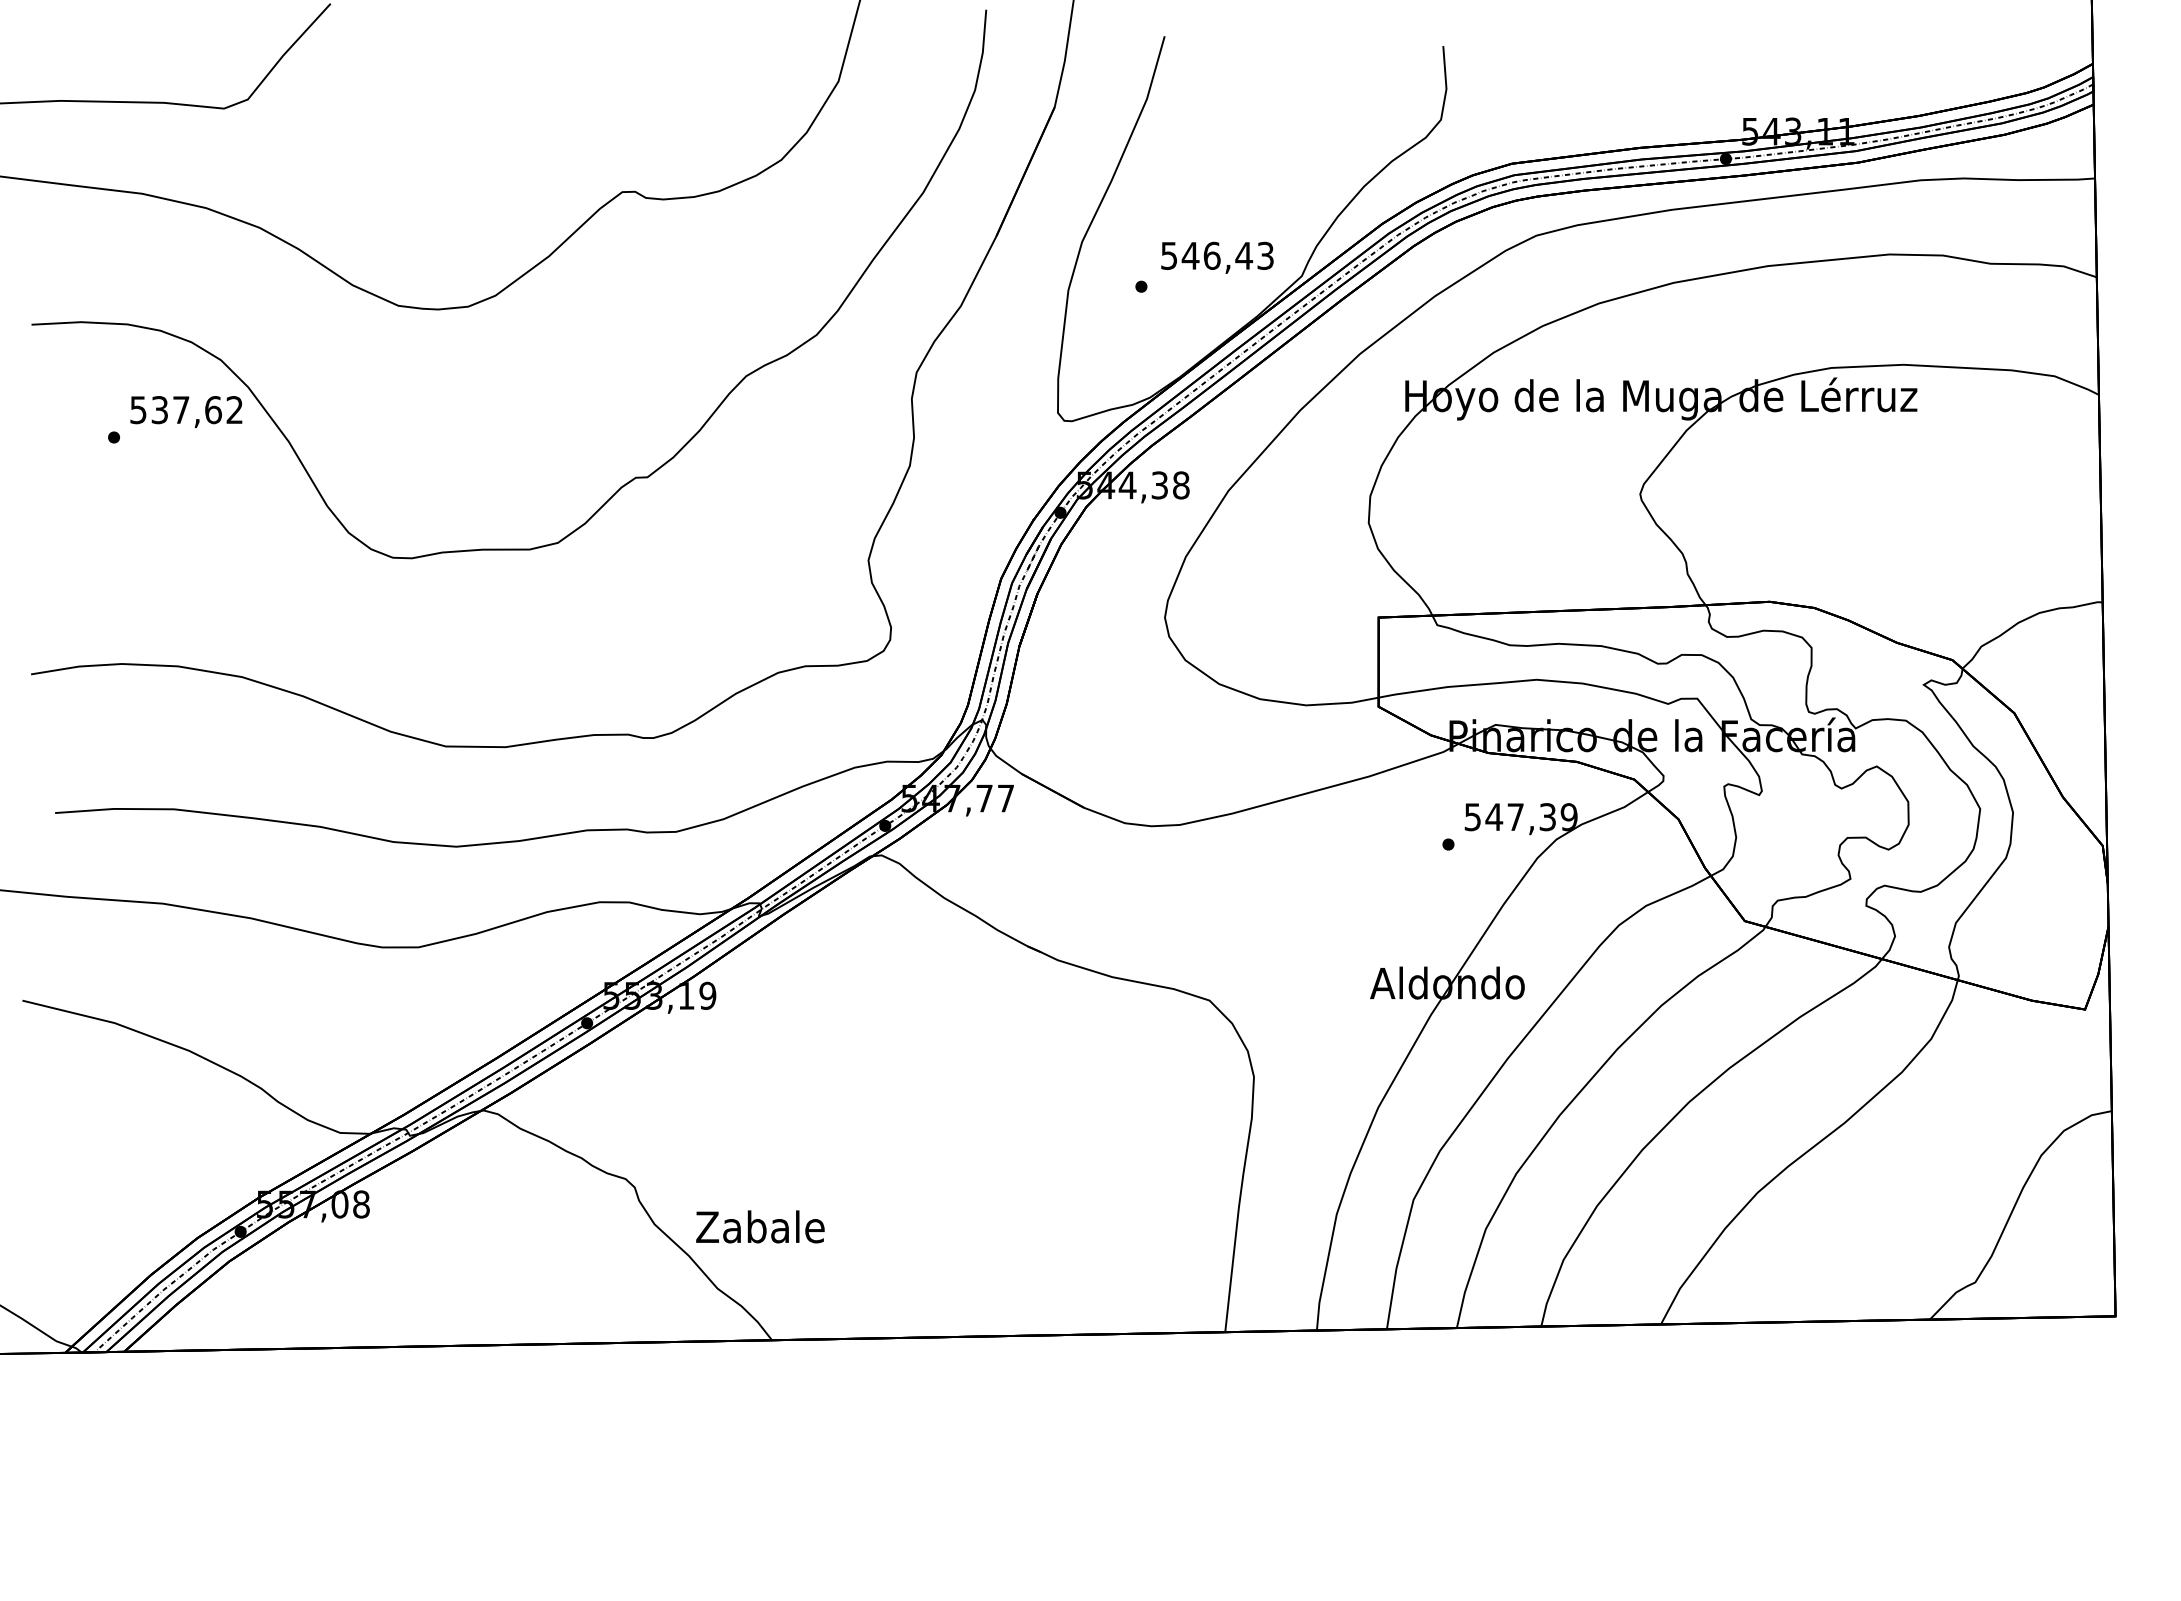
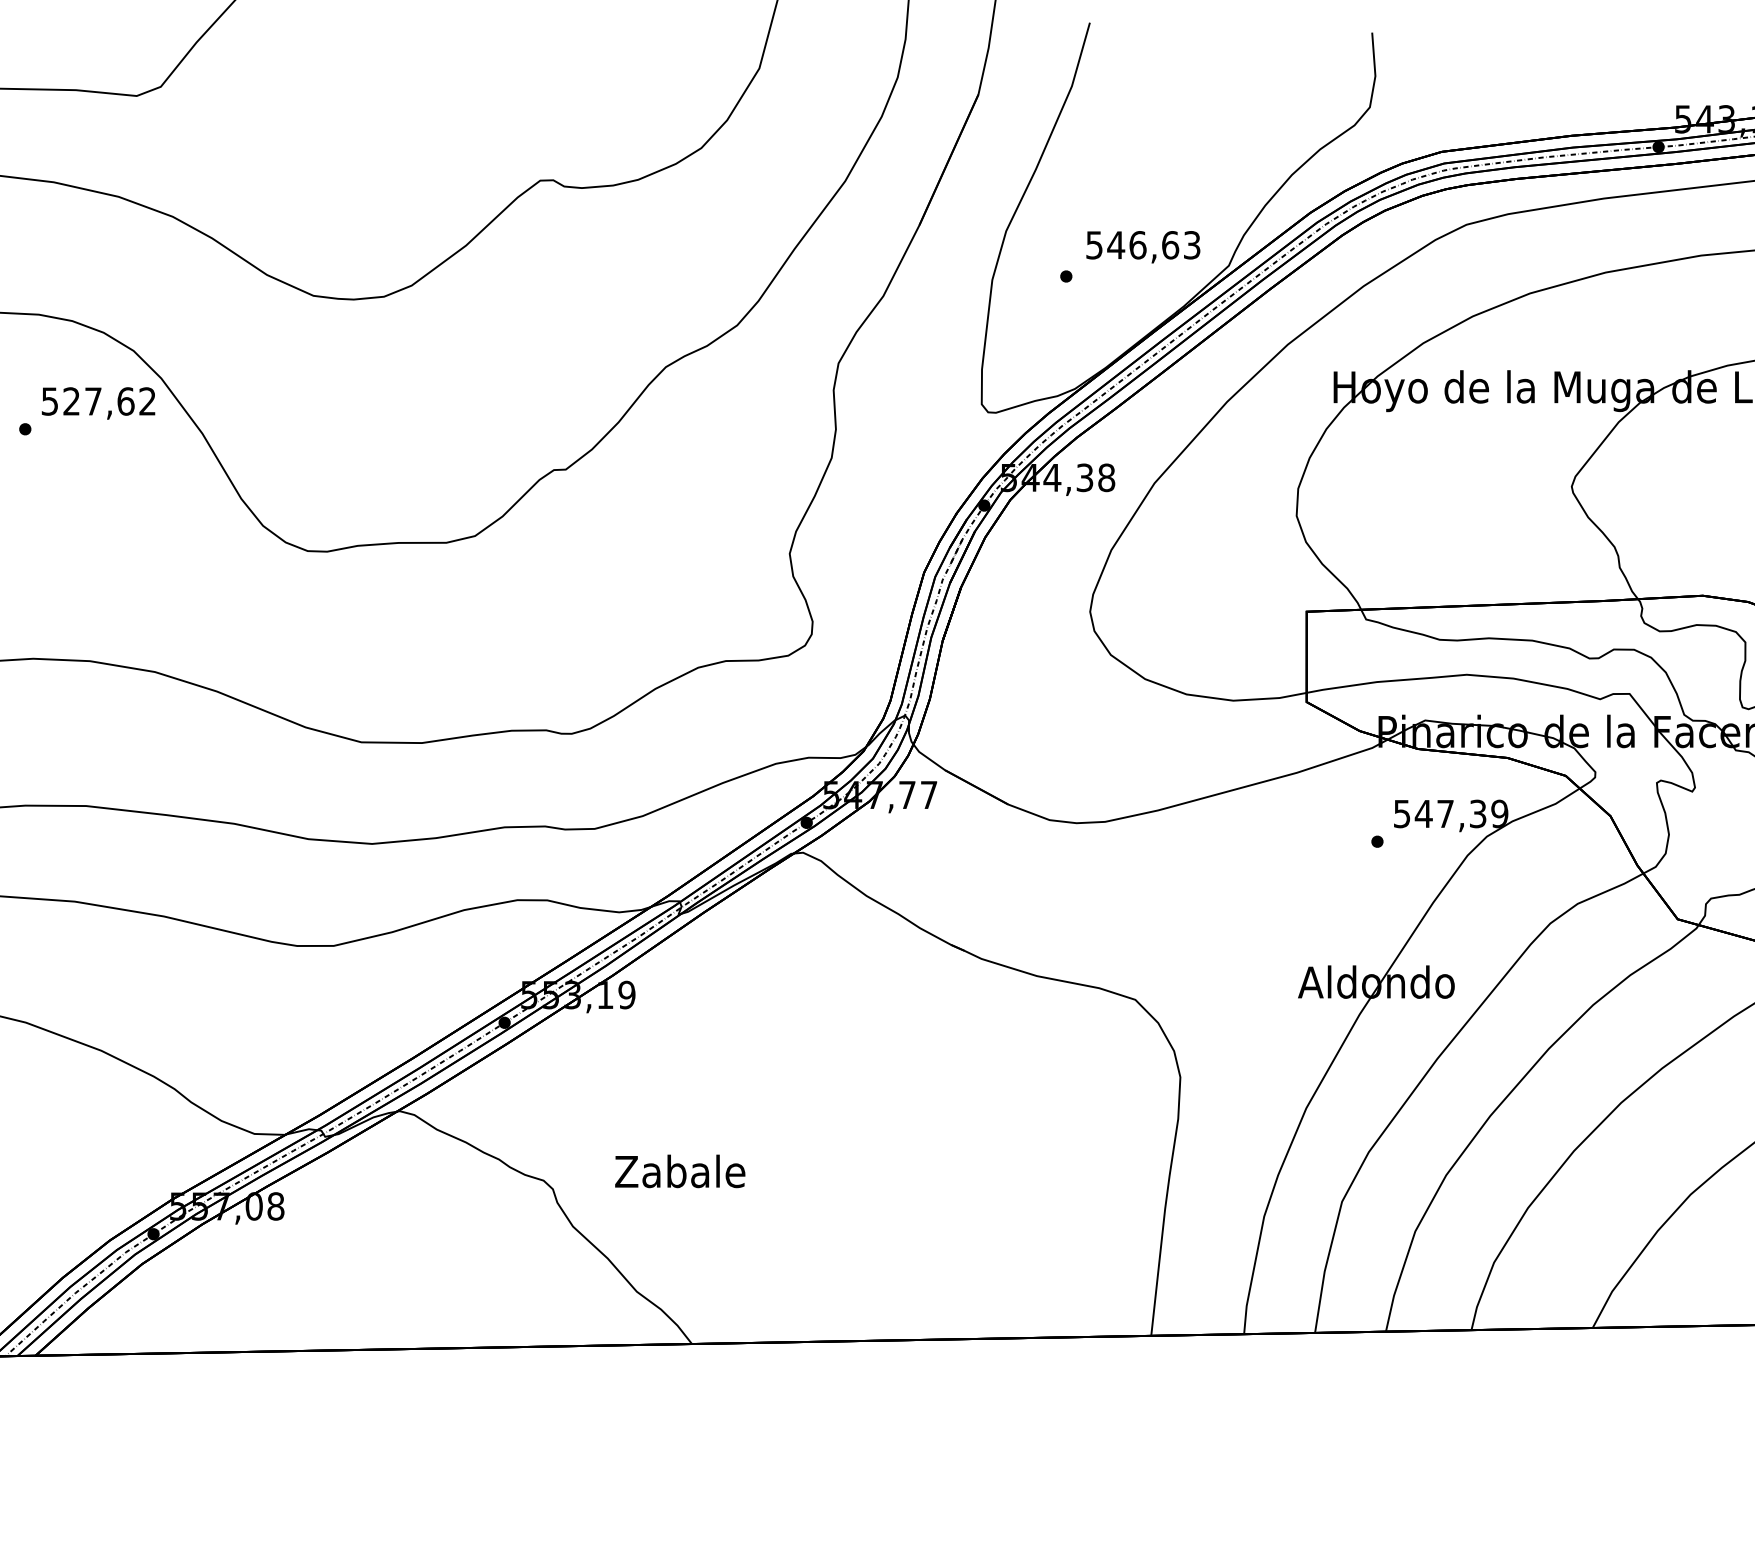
text: (1244, 255) -> (1170, 244), 546,43 -> 546,63
text: (159, 410) -> (71, 401), 537,62 -> 527,62
text: (760, 1226) -> (680, 1170), moved

